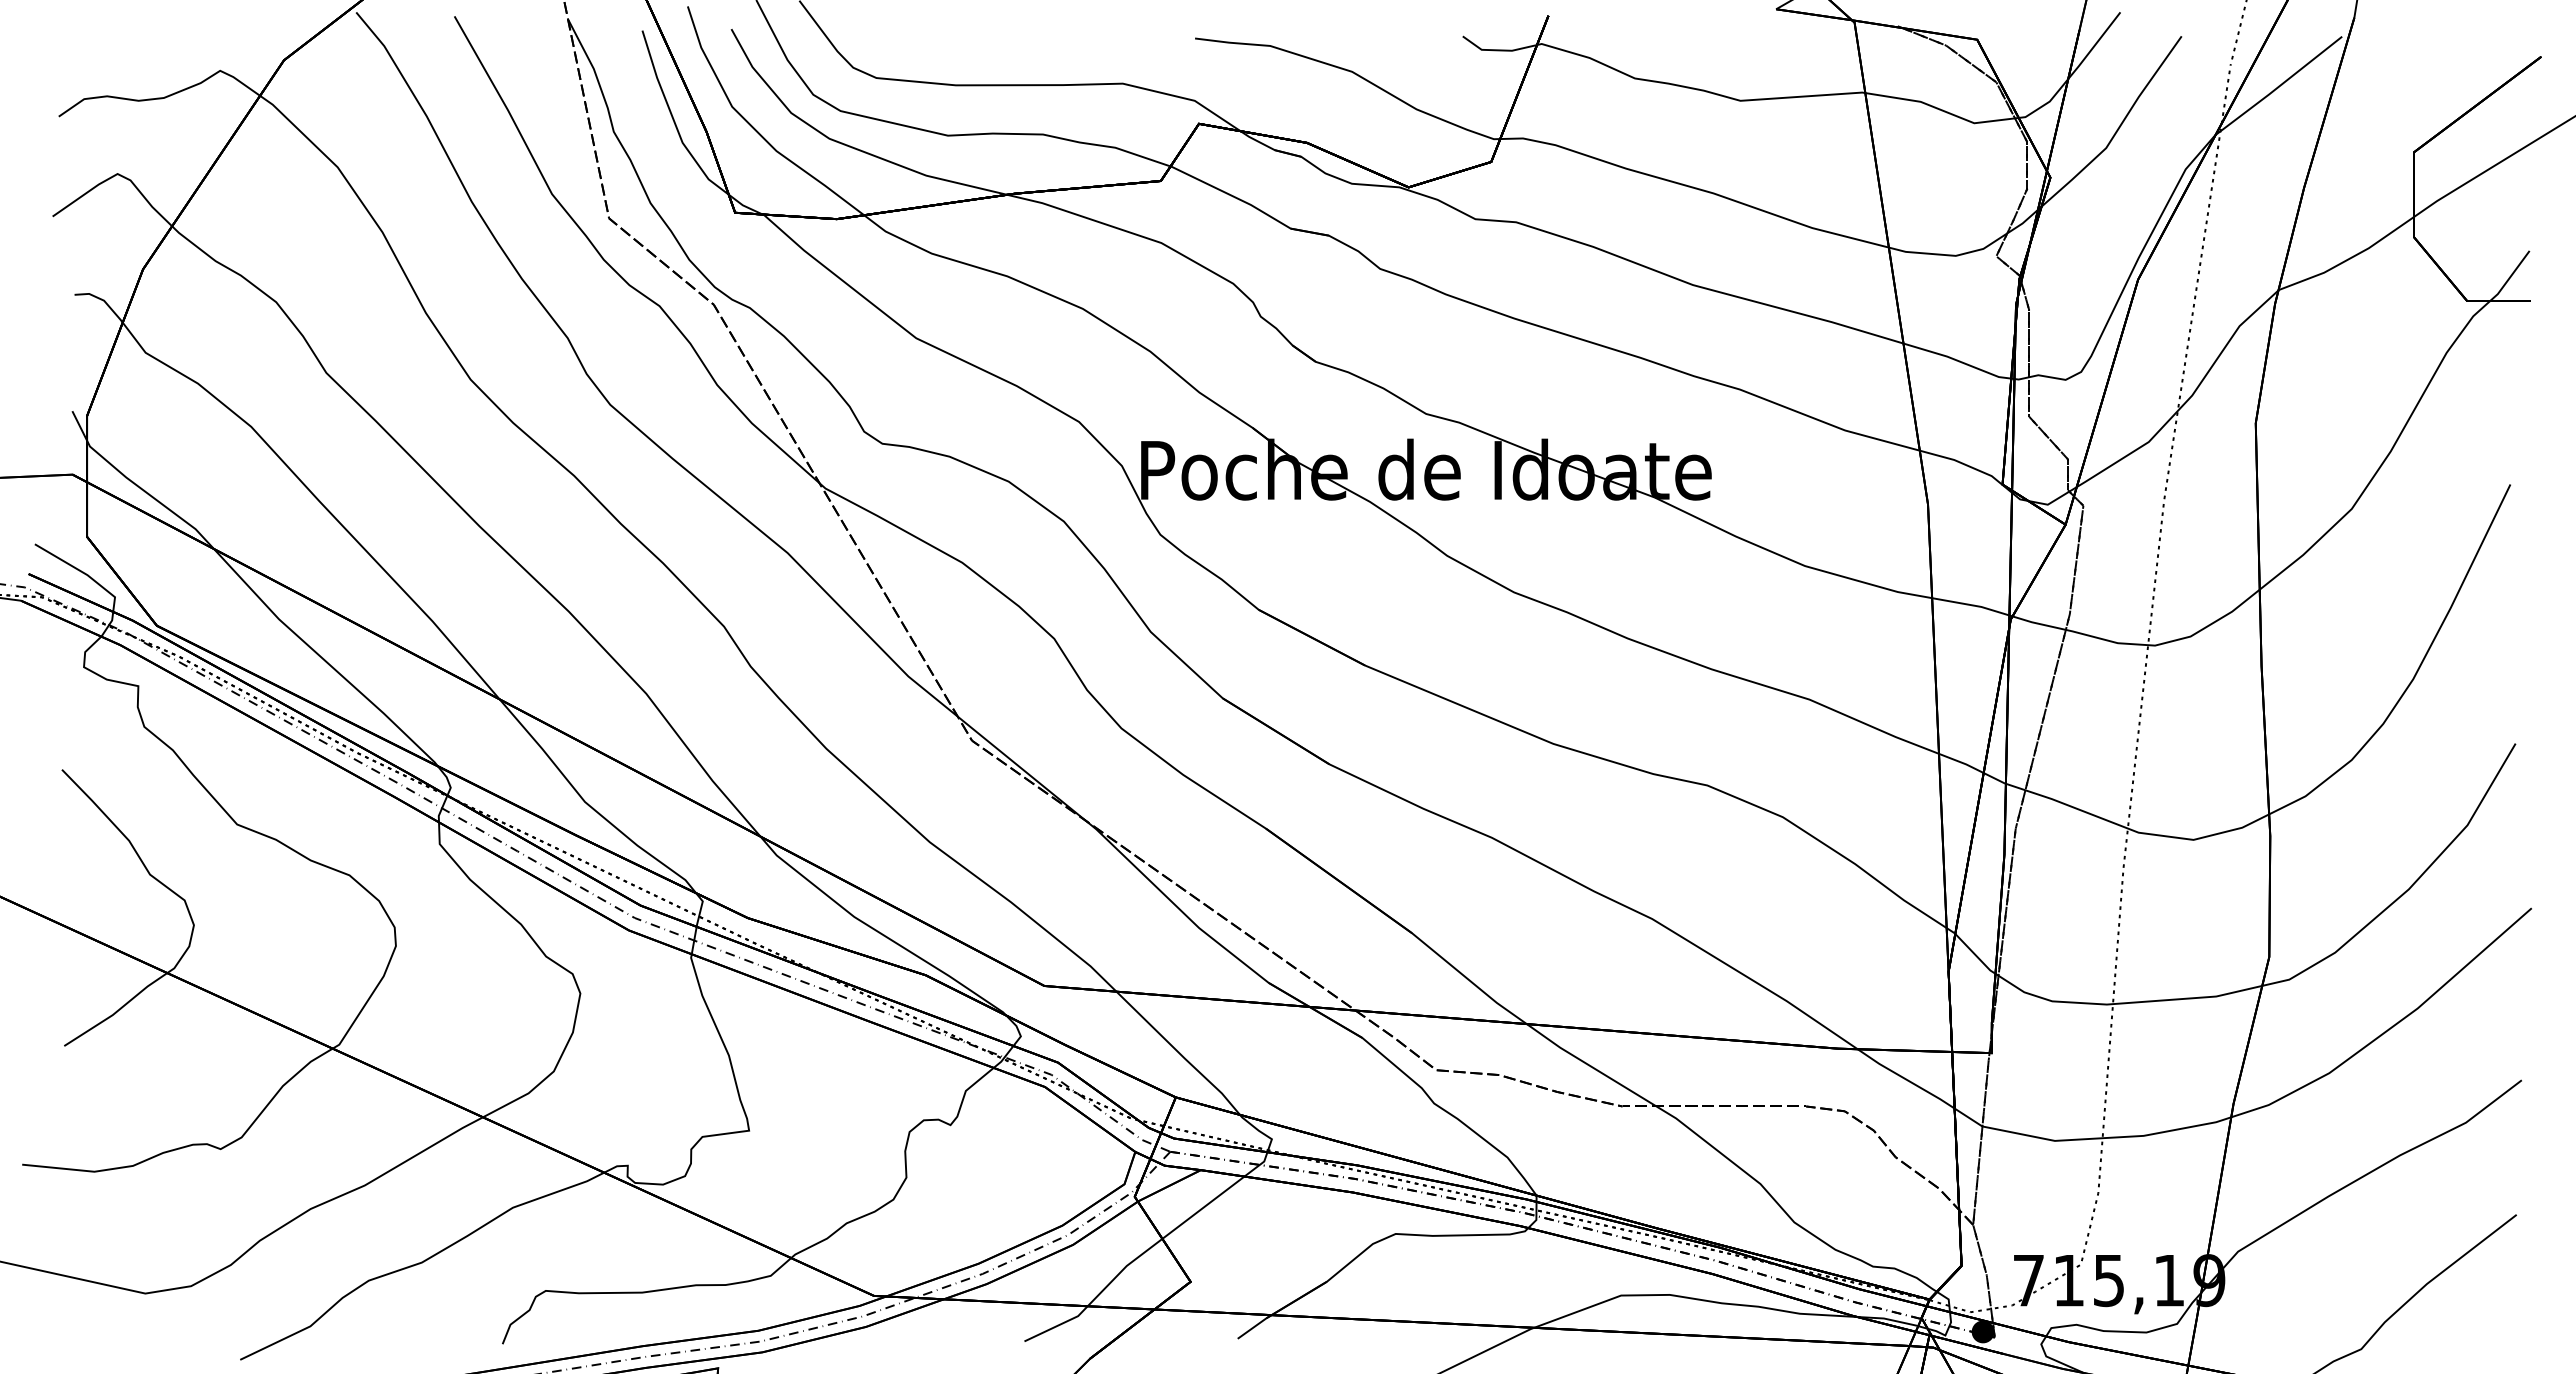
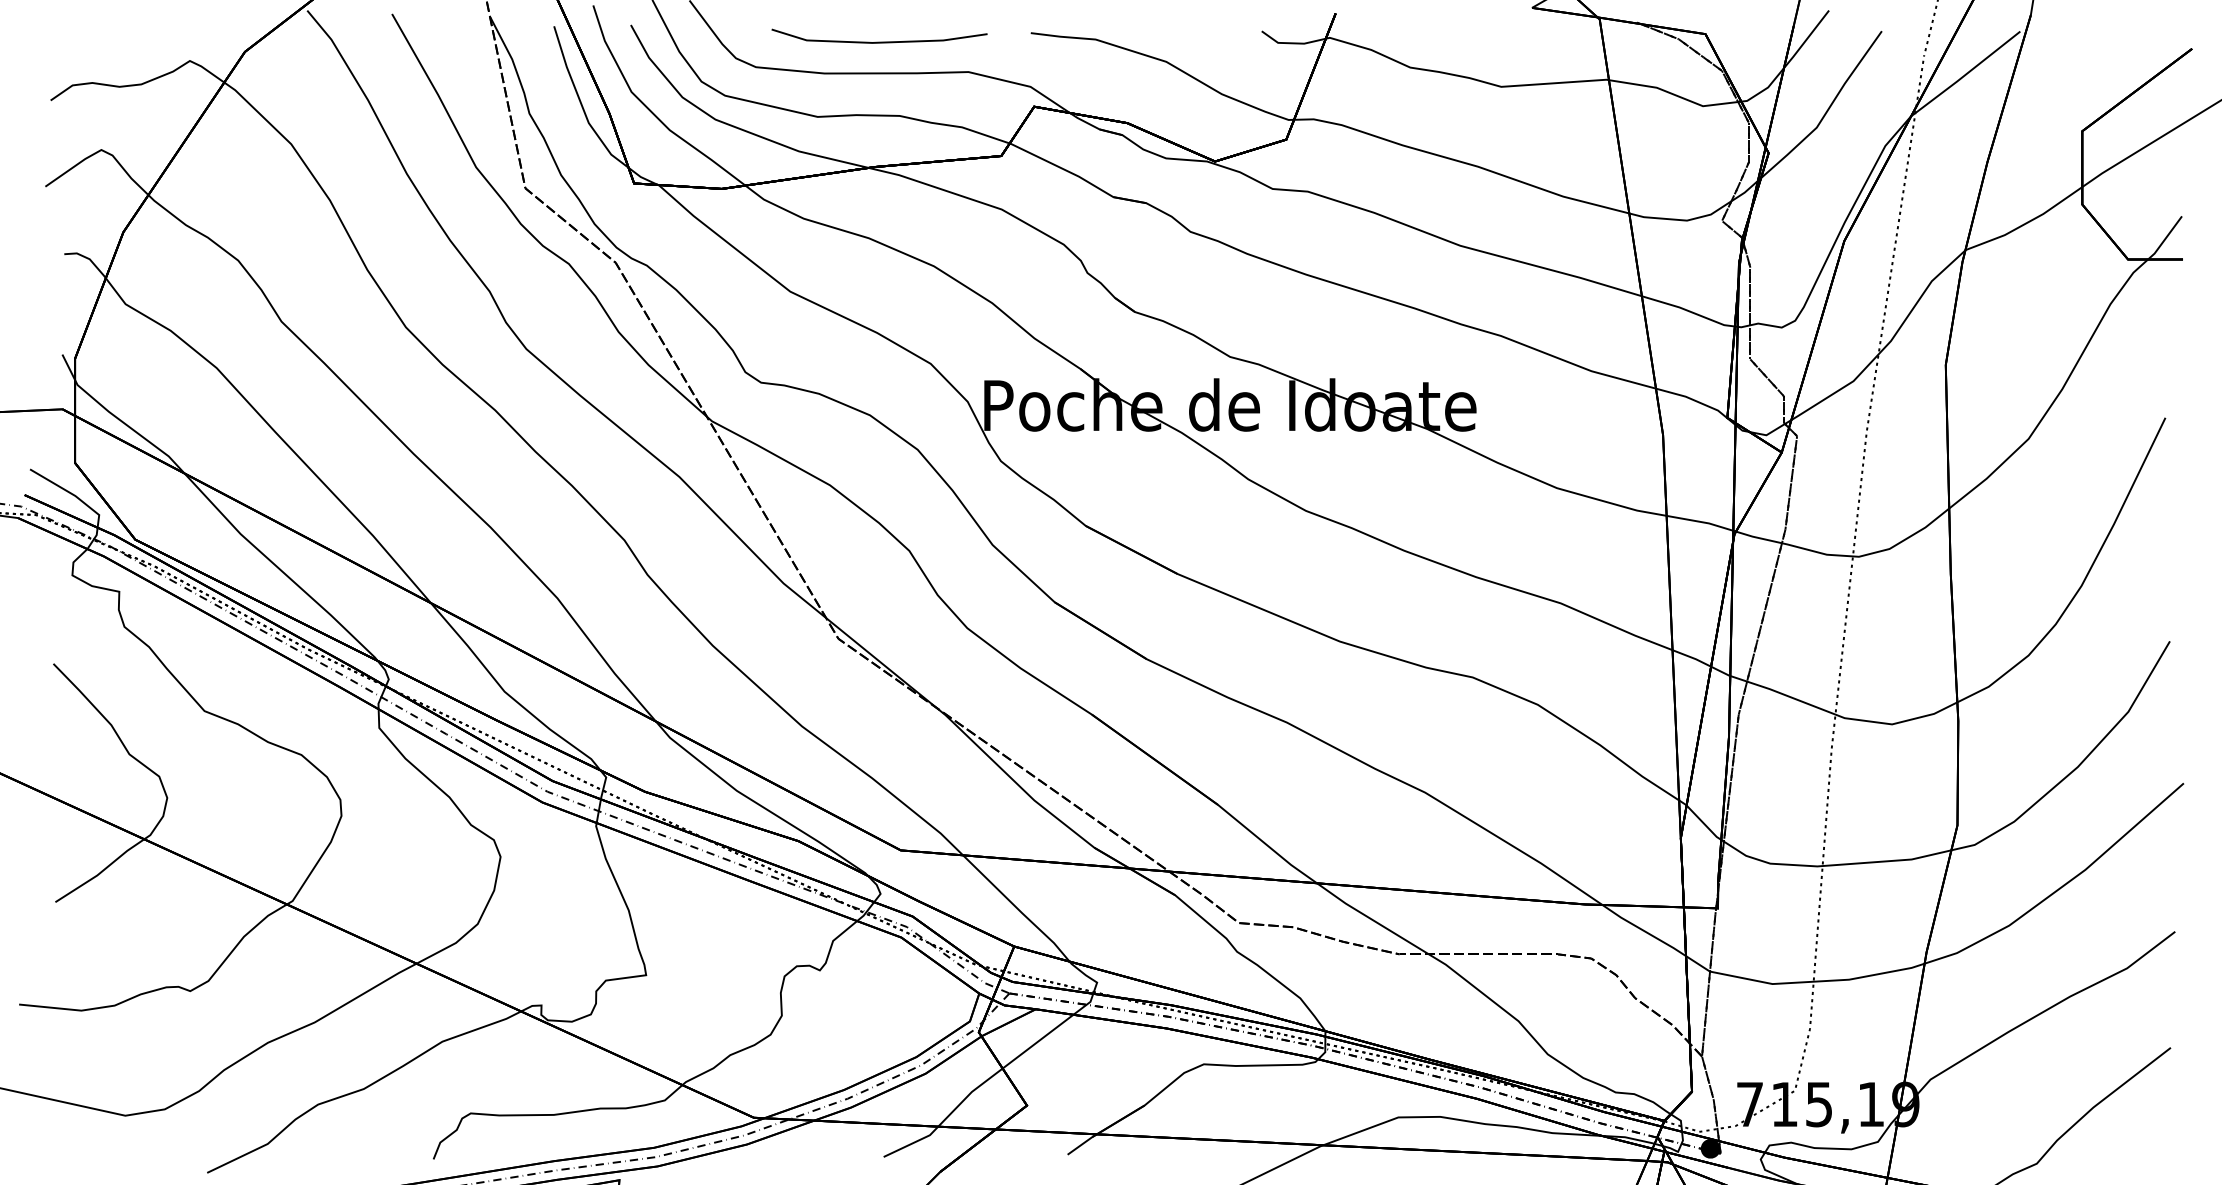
line: (1019, 48) -> (879, 41), added

